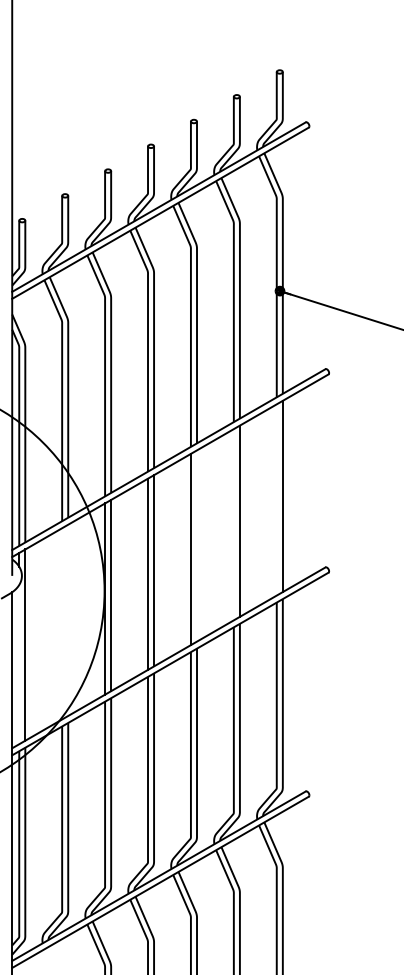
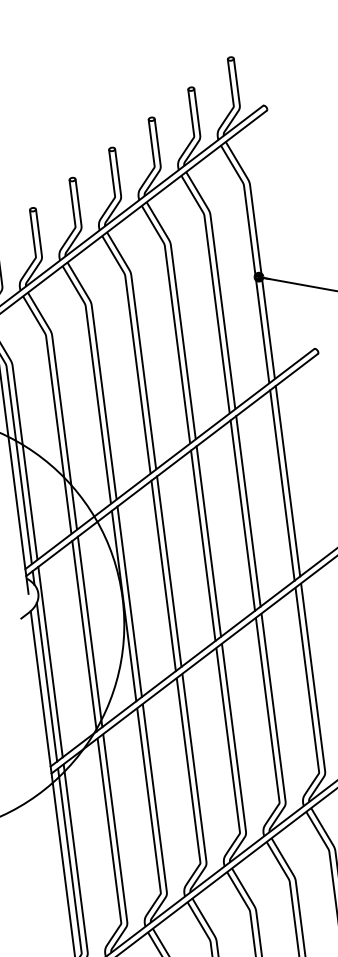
line: (276, 499) -> (282, 485), added
line: (233, 524) -> (242, 515), added
line: (197, 545) -> (209, 540), added
line: (68, 619) -> (90, 631), added
line: (62, 623) -> (84, 635), added
line: (19, 664) -> (47, 682), added

